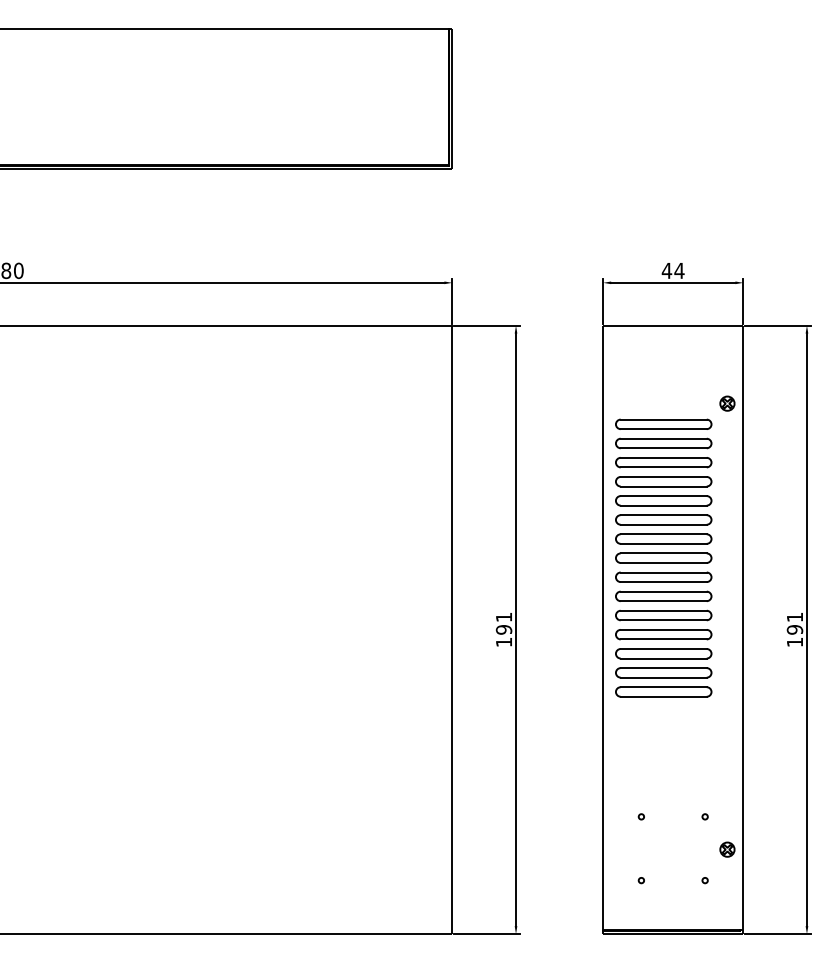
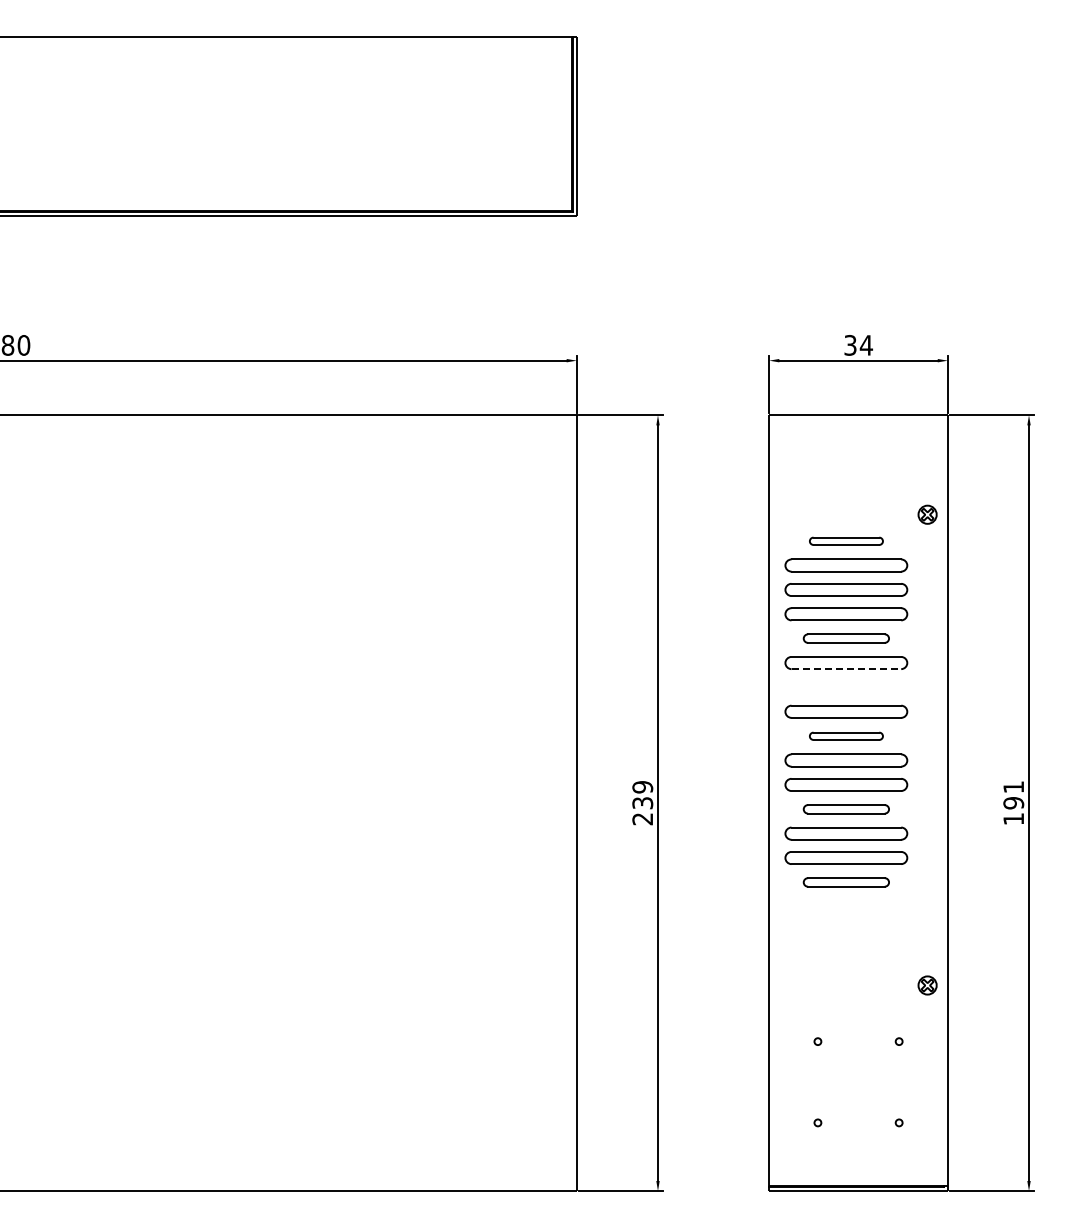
text: (666, 270) -> (850, 345), 44 -> 34
part: (663, 424) -> (846, 541), size x0.6
part: (663, 500) -> (846, 638), size x0.7
line: (663, 525) -> (846, 669), solid -> dashed
part: (663, 539) -> (846, 687), removed
part: (663, 577) -> (846, 736), size x0.6
text: (503, 630) -> (642, 803), 191 -> 239
part: (663, 634) -> (846, 809), size x0.7
part: (663, 692) -> (846, 882), size x0.7
part: (727, 849) -> (927, 985), moved

